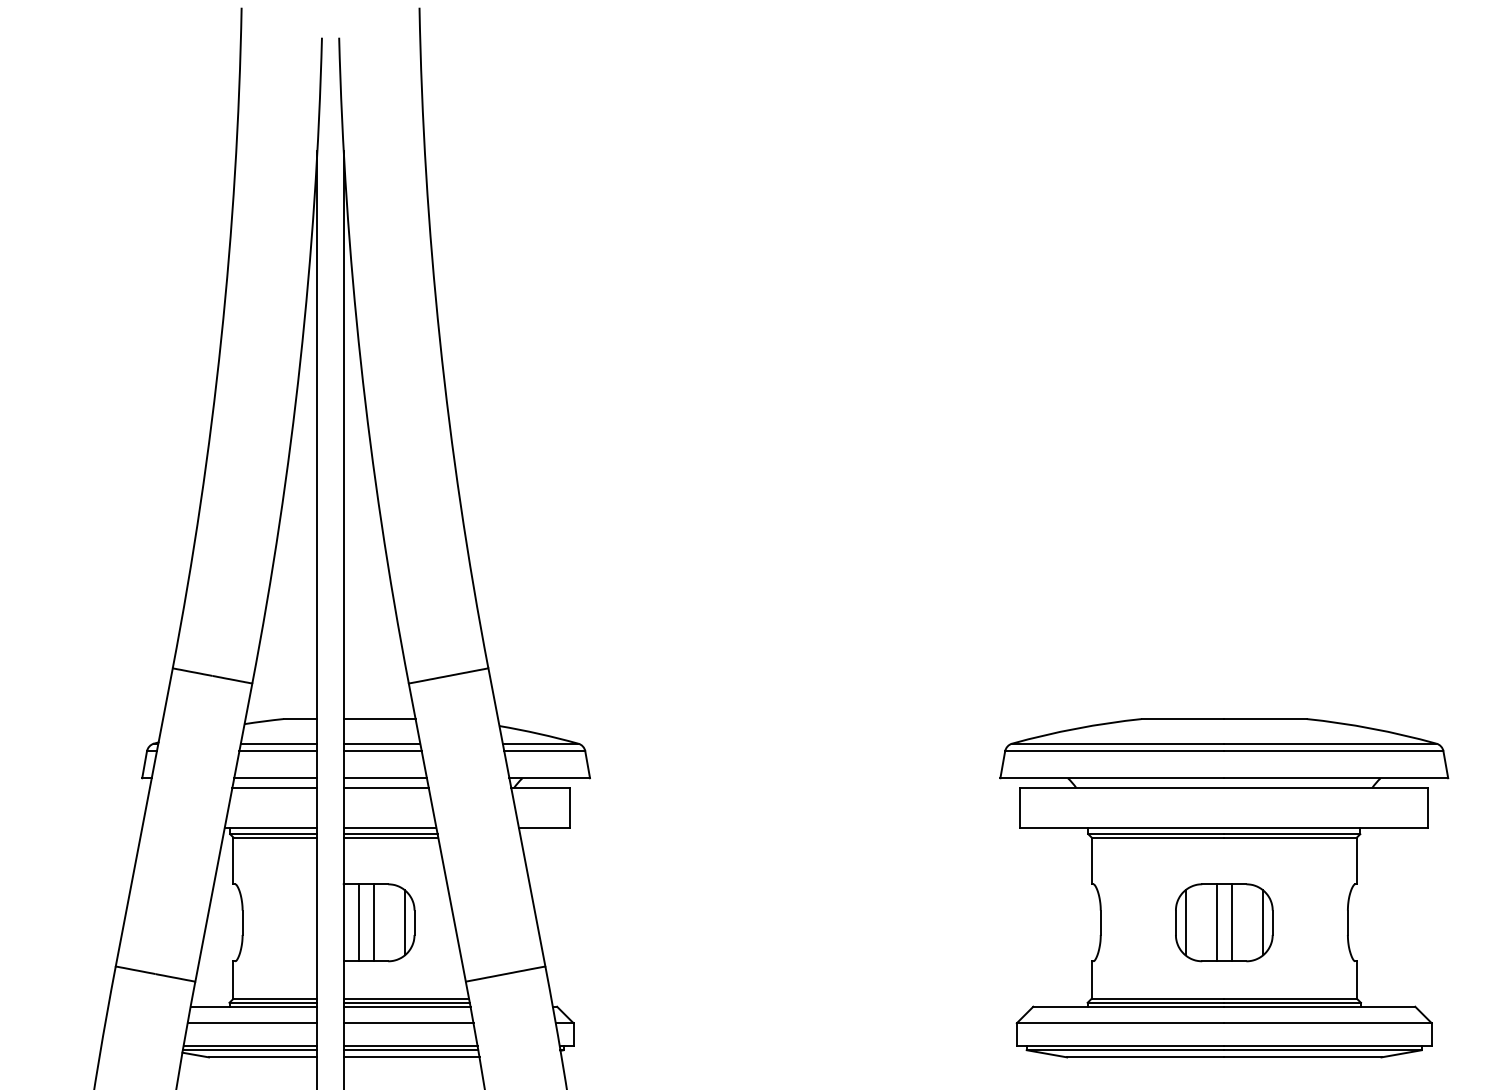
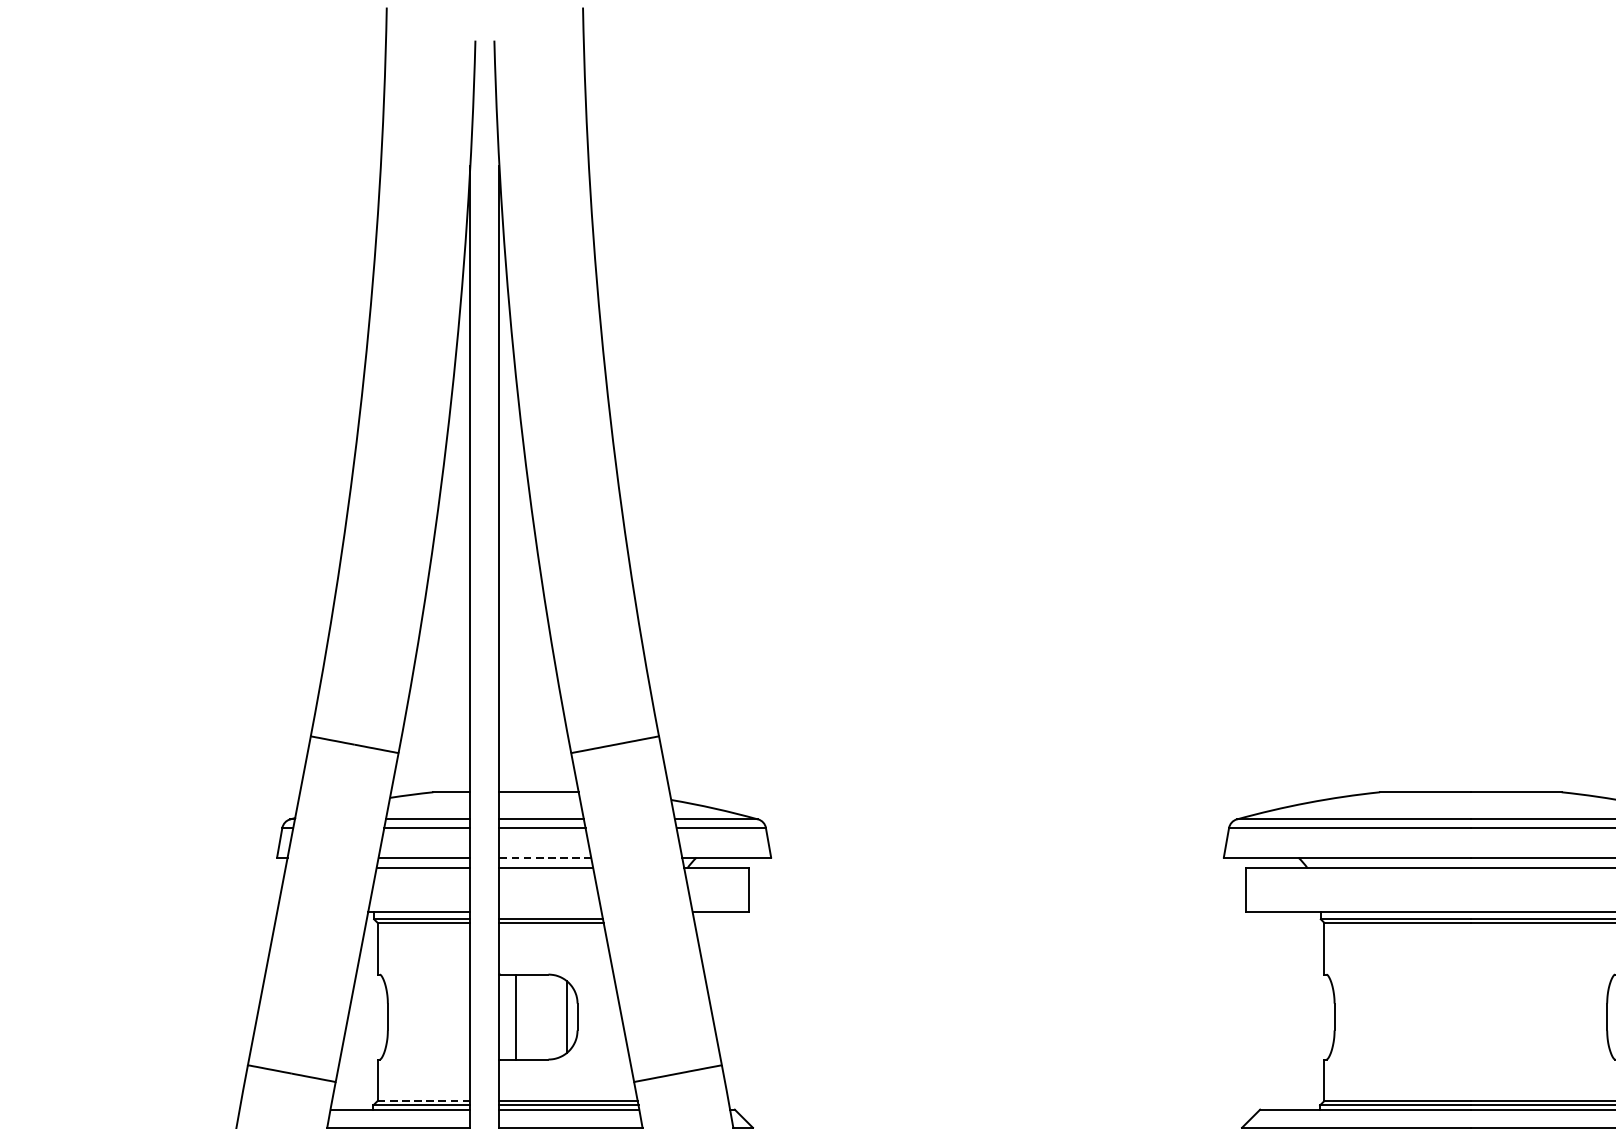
line: (385, 778) -> (545, 857), solid -> dashed
line: (389, 827) -> (549, 911), removed
line: (373, 922) -> (532, 1016), removed
part: (1224, 922) -> (1471, 1016), removed
line: (275, 998) -> (424, 1100), solid -> dashed

